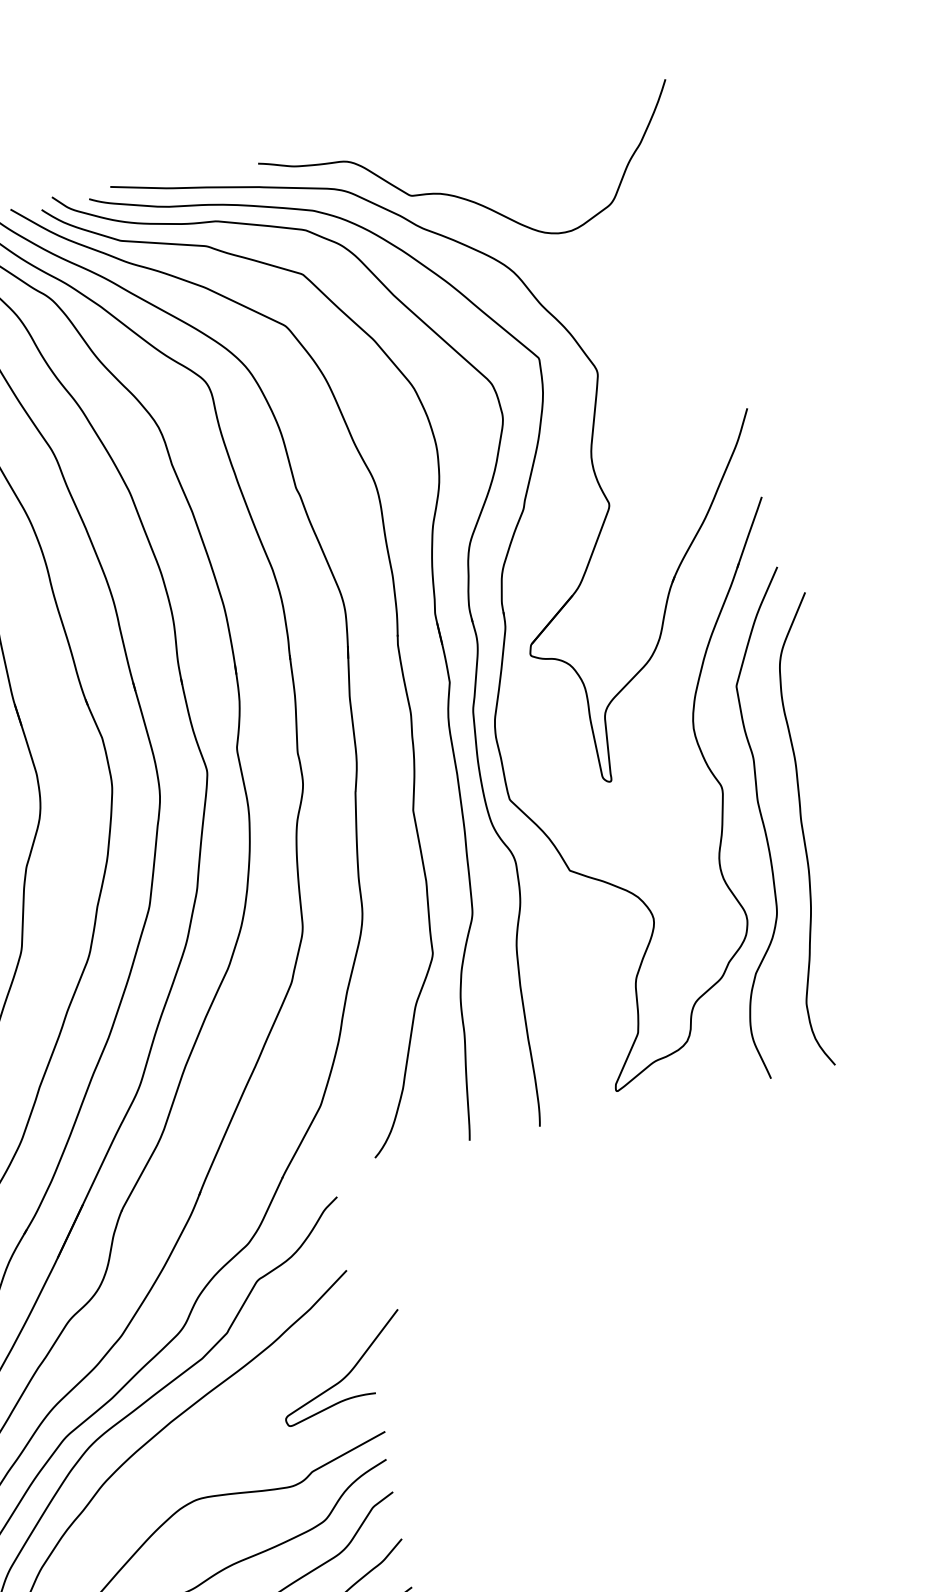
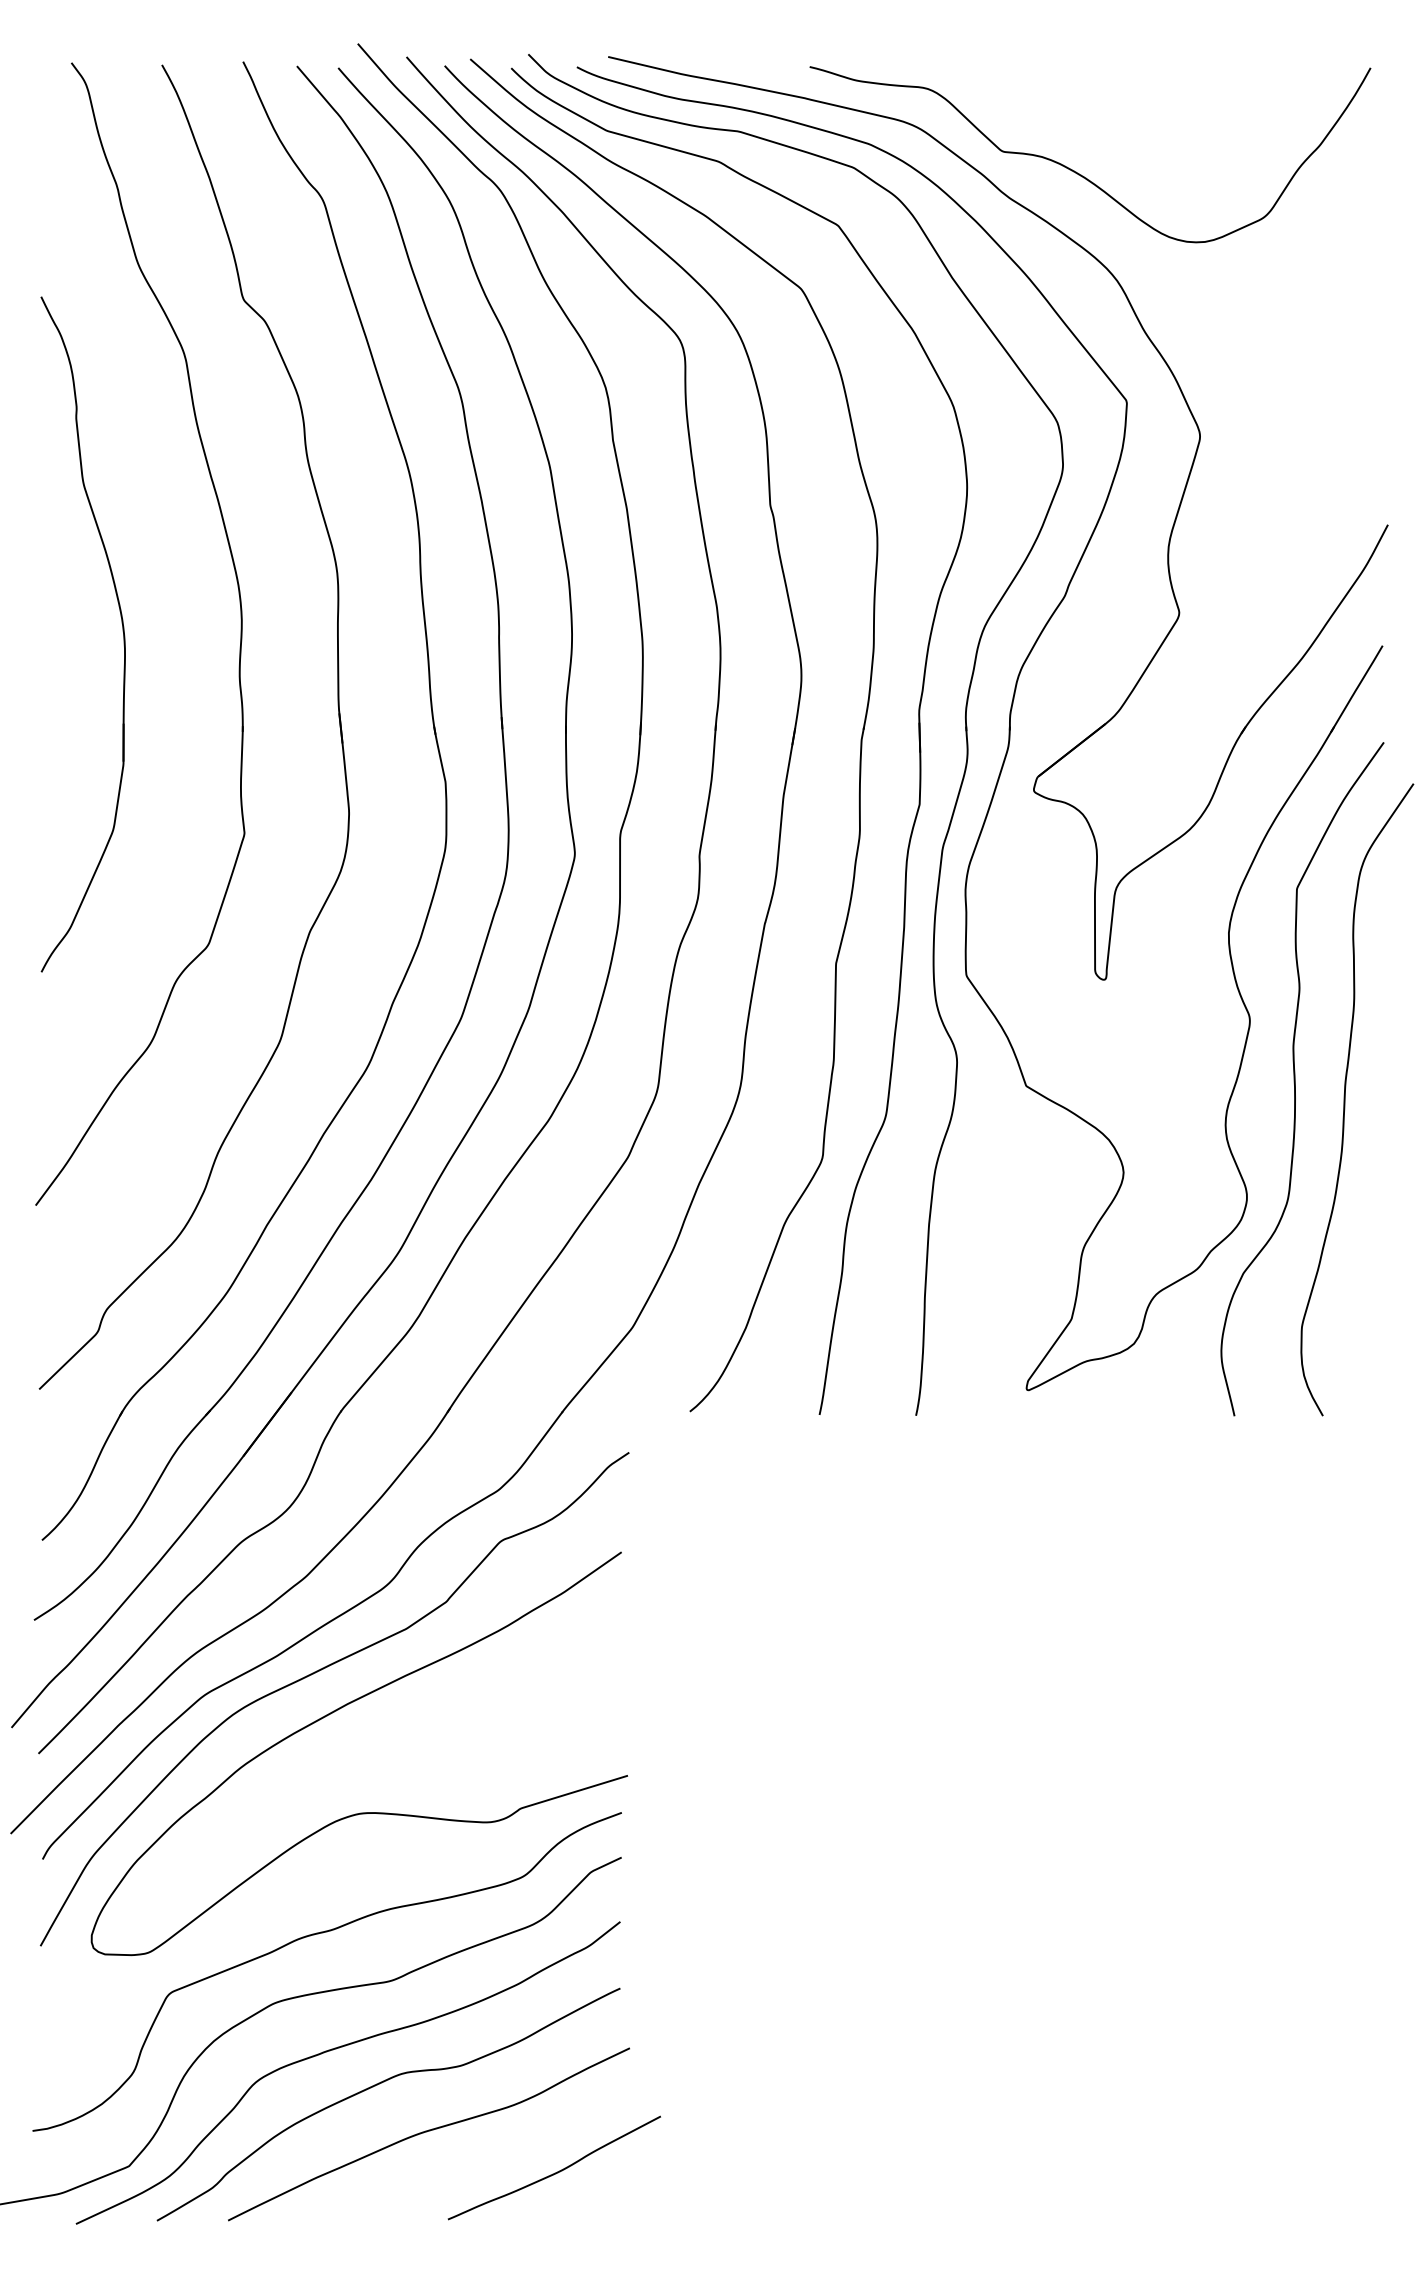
curve: (347, 1373) -> (594, 1688), removed

